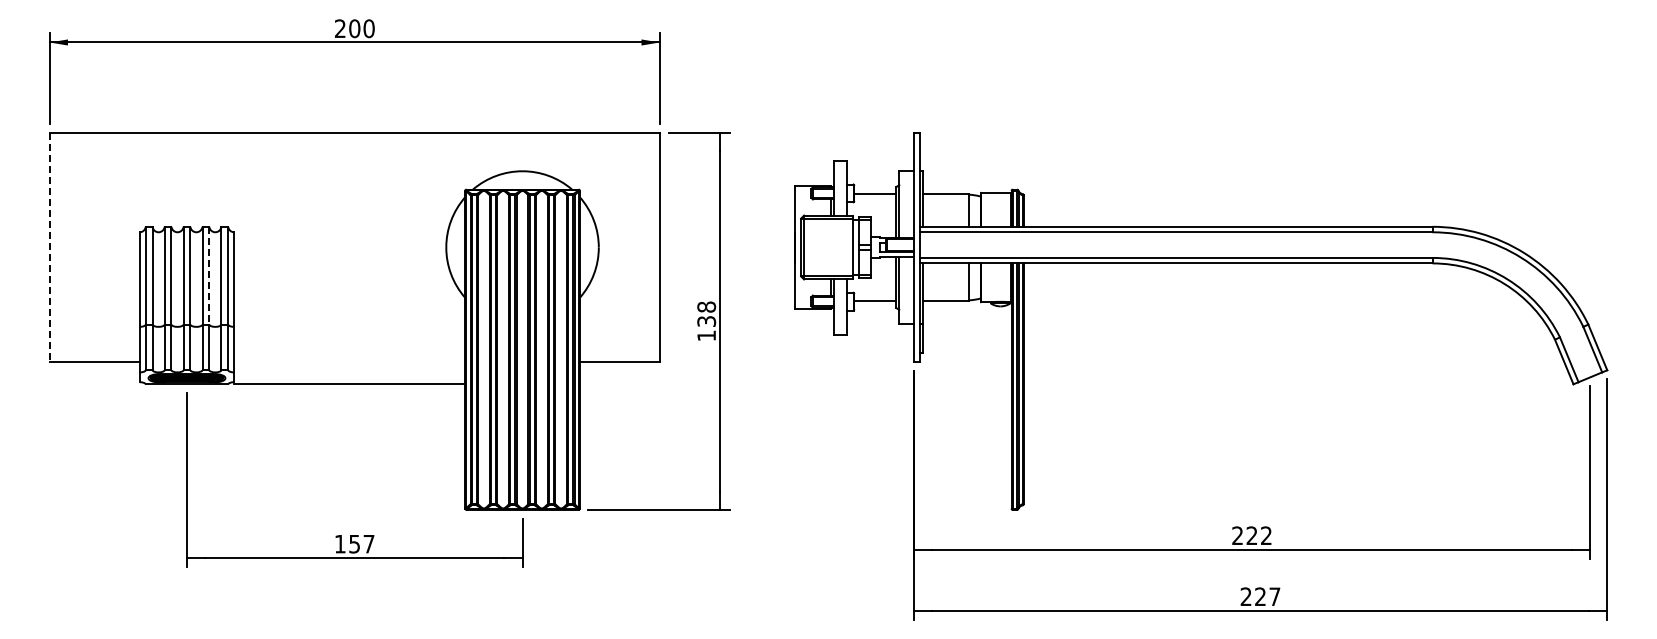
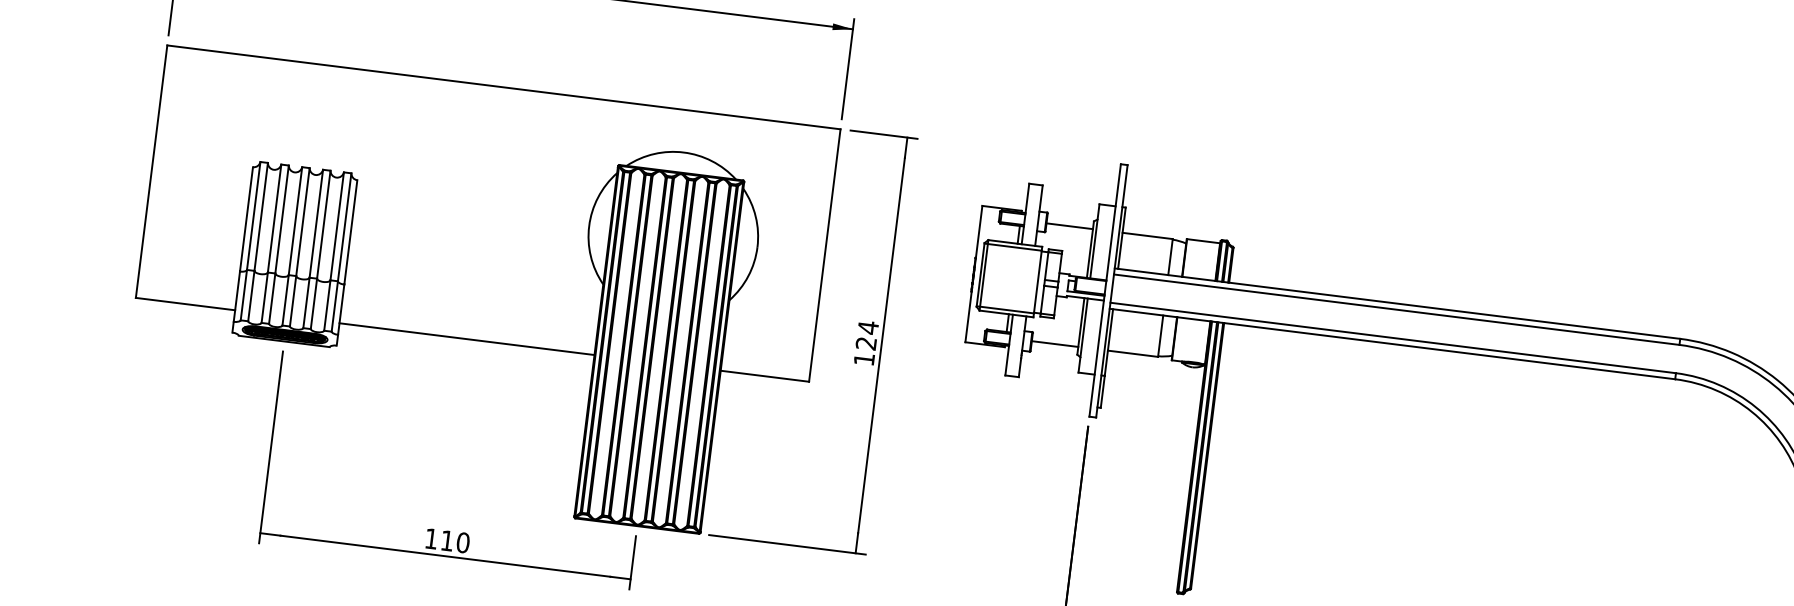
line: (49, 248) -> (151, 172), dashed -> solid
line: (209, 275) -> (324, 224), dashed -> solid
text: (706, 313) -> (867, 334), 138 -> 124
line: (349, 383) -> (466, 338), moved
text: (361, 543) -> (454, 541), 157 -> 110

